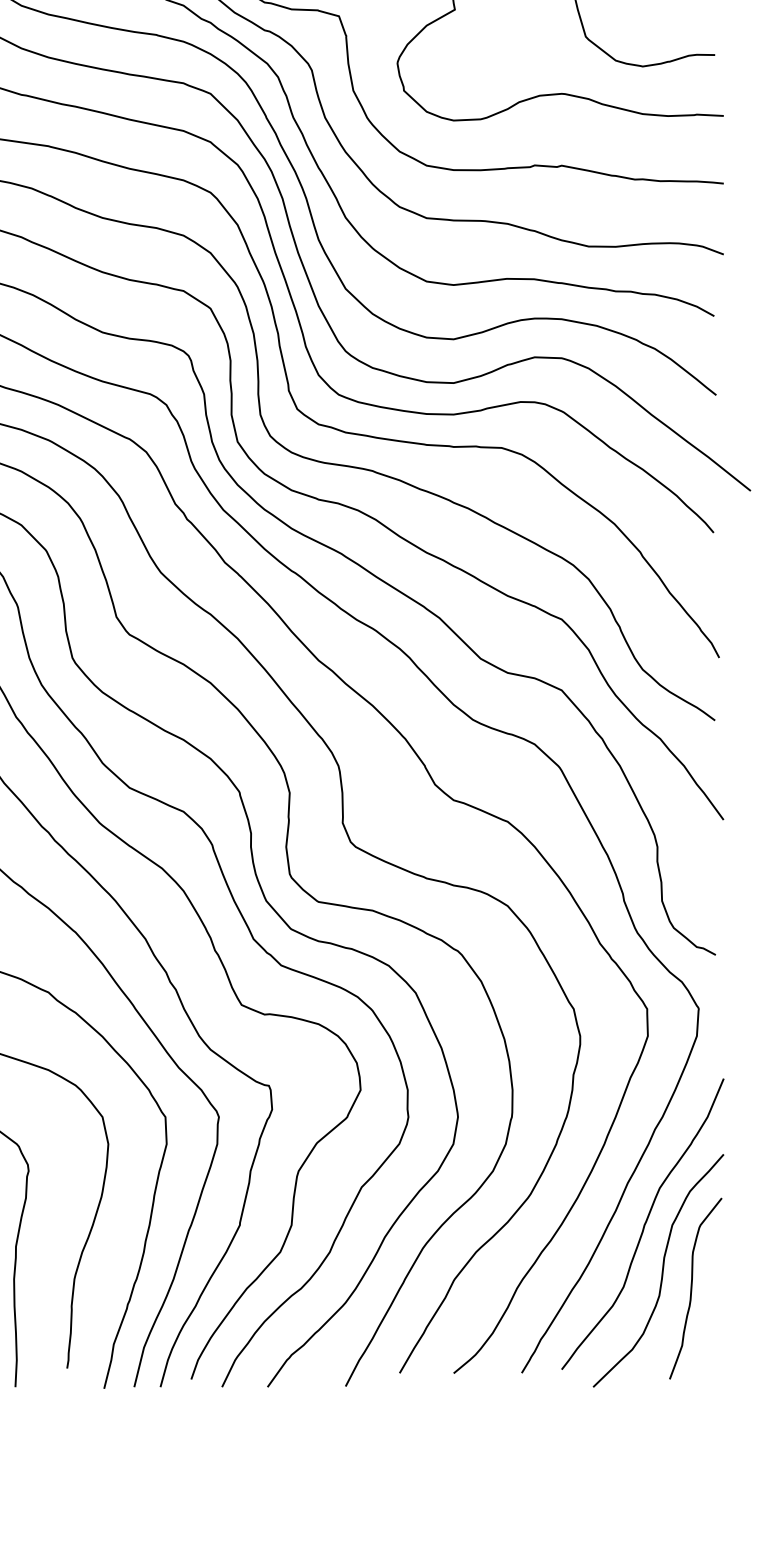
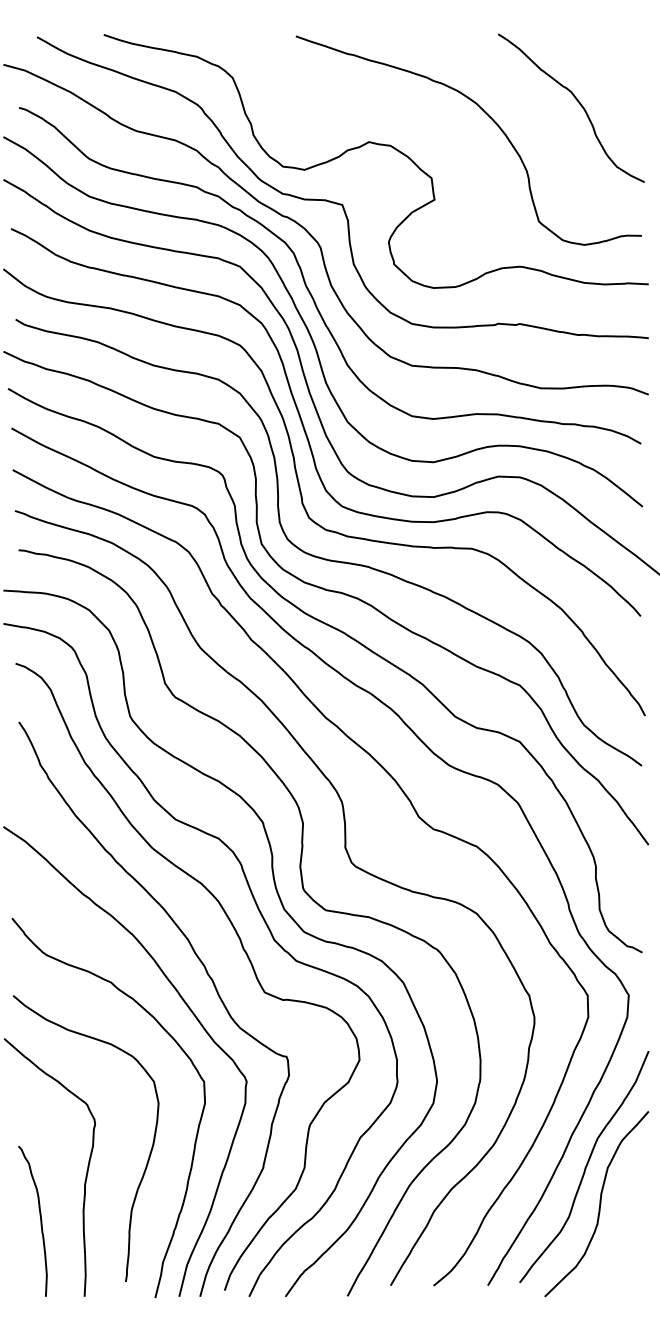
curve: (693, 1285) -> (624, 1215), removed

